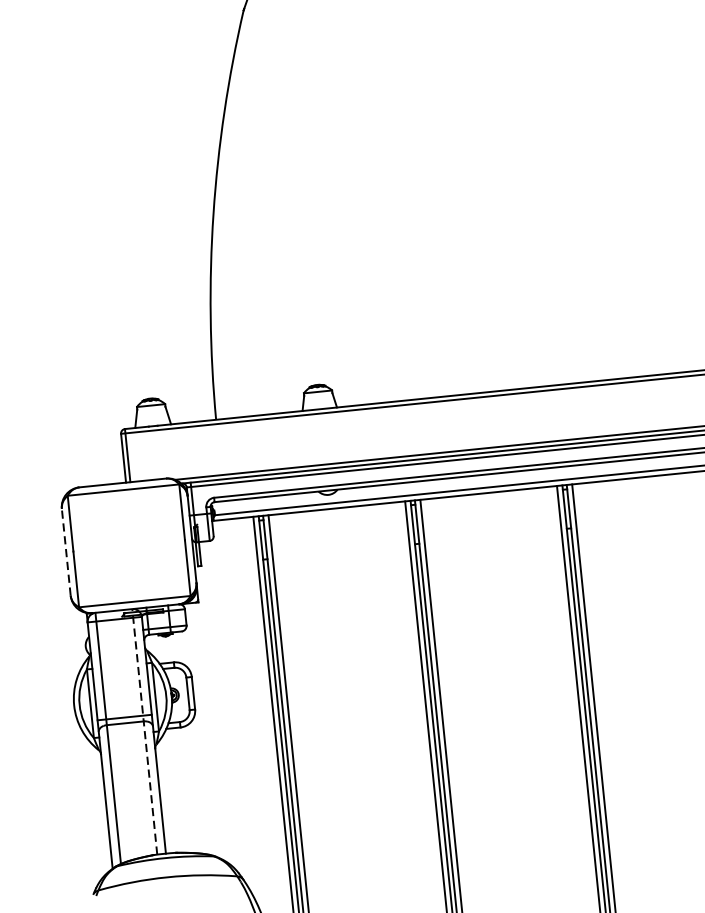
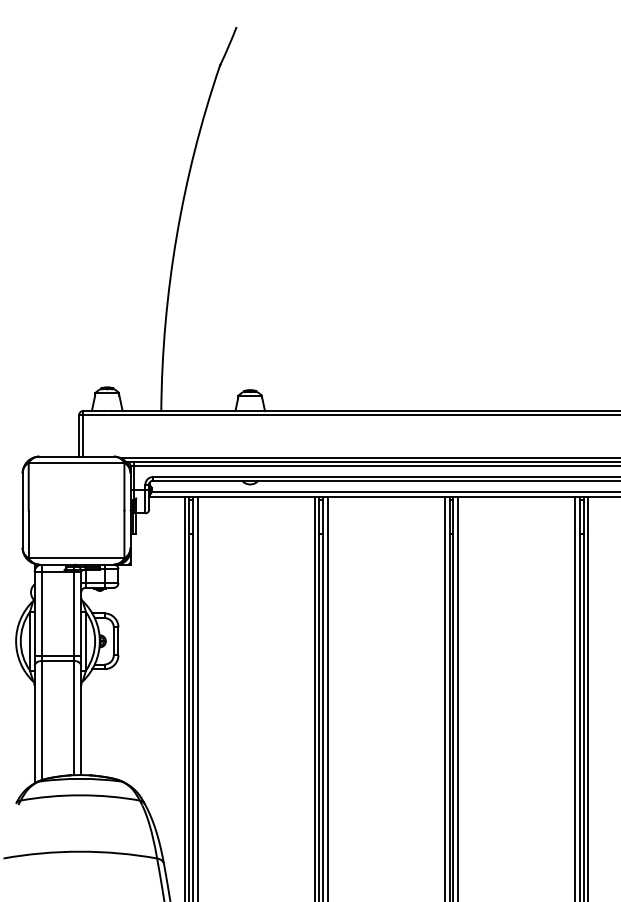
line: (66, 552) -> (22, 510), dashed -> solid
line: (144, 731) -> (73, 669), dashed -> solid

